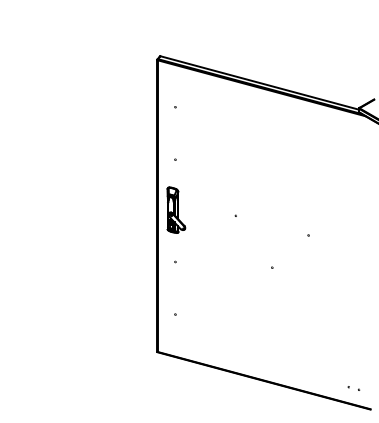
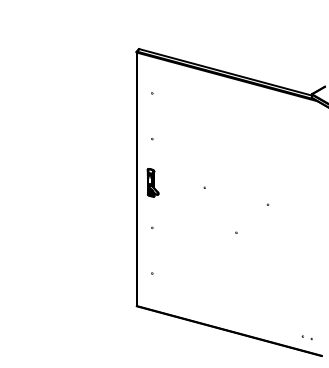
part: (176, 209) -> (153, 182), size x0.7

